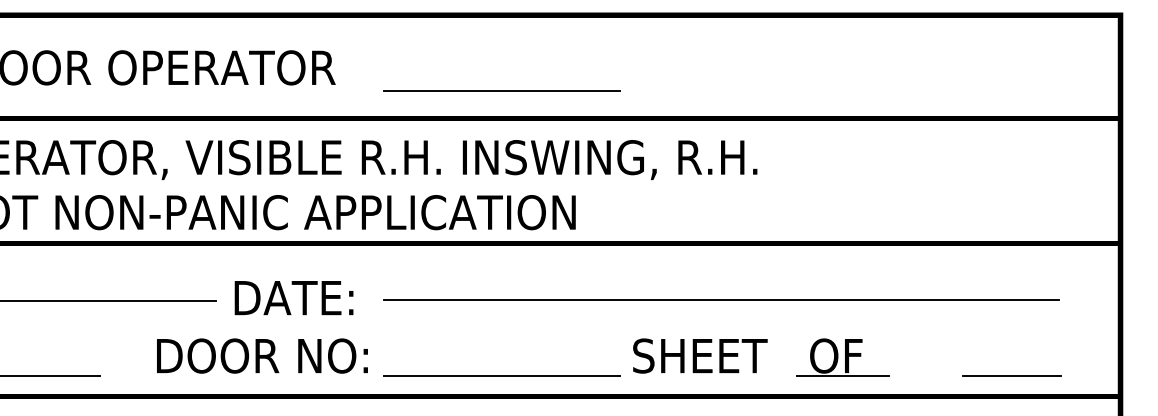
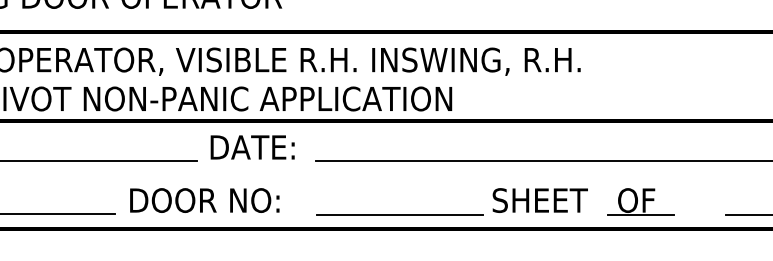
line: (501, 90) -> (399, 12), removed
text: (293, 298) -> (252, 147), moved
text: (262, 355) -> (204, 200), moved

